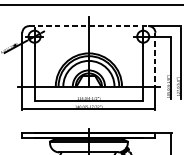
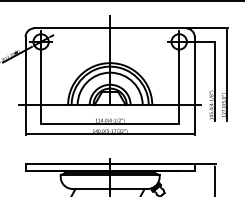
line: (89, 26) -> (110, 28), dashed -> solid
line: (155, 59) -> (194, 71), dashed -> solid

